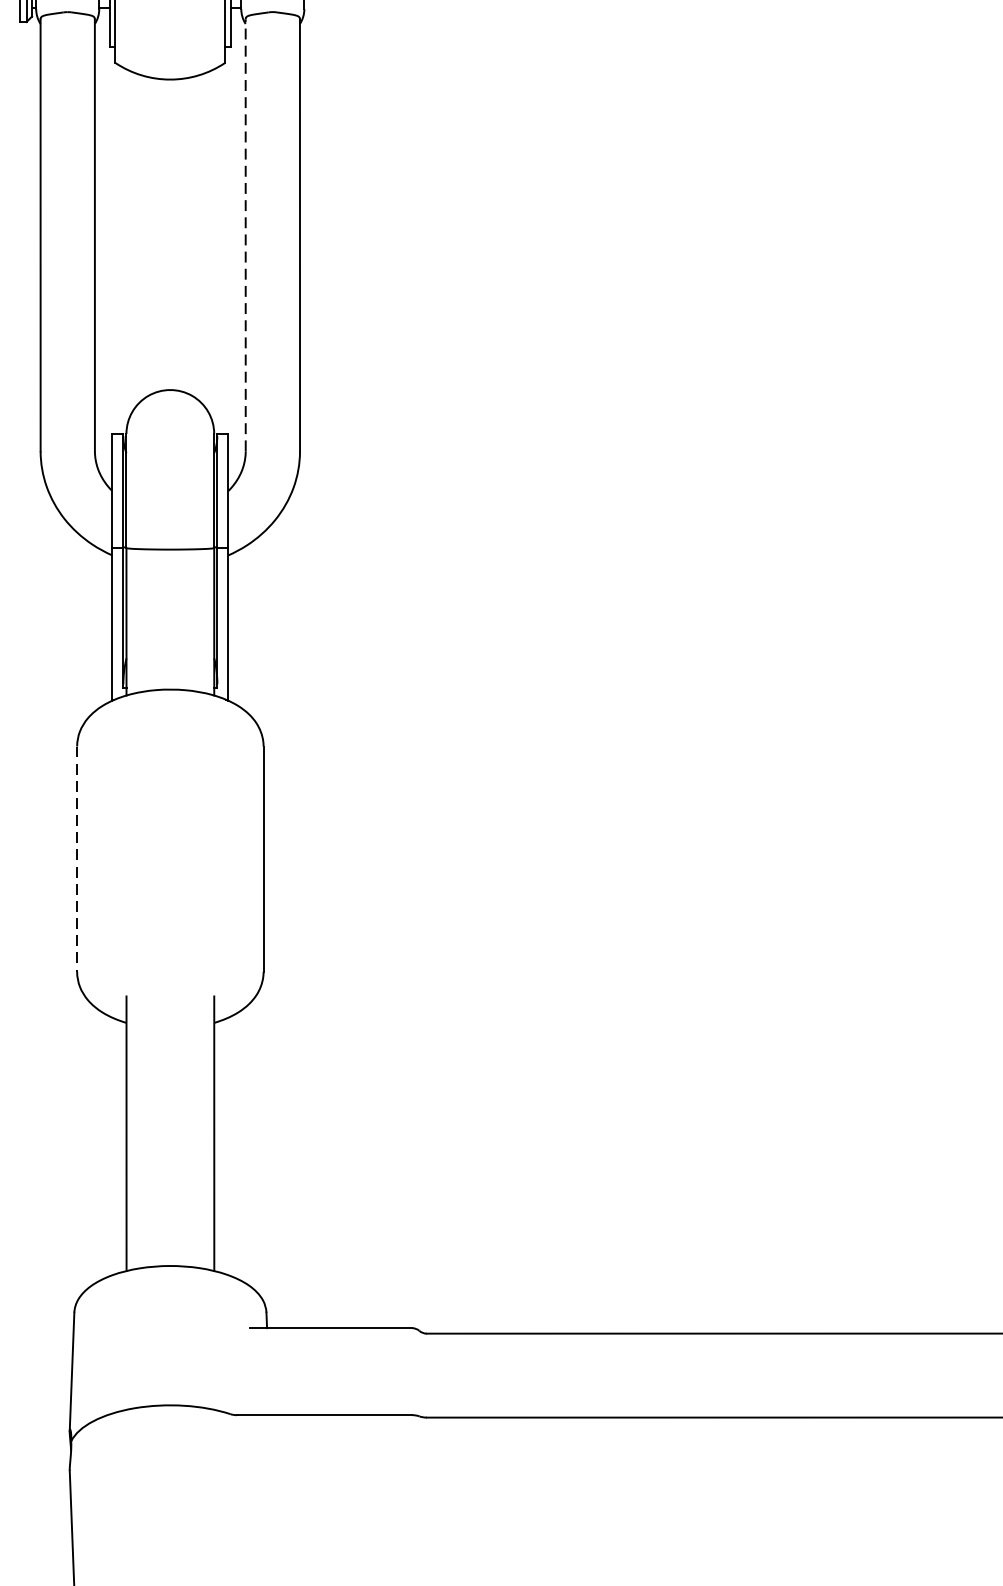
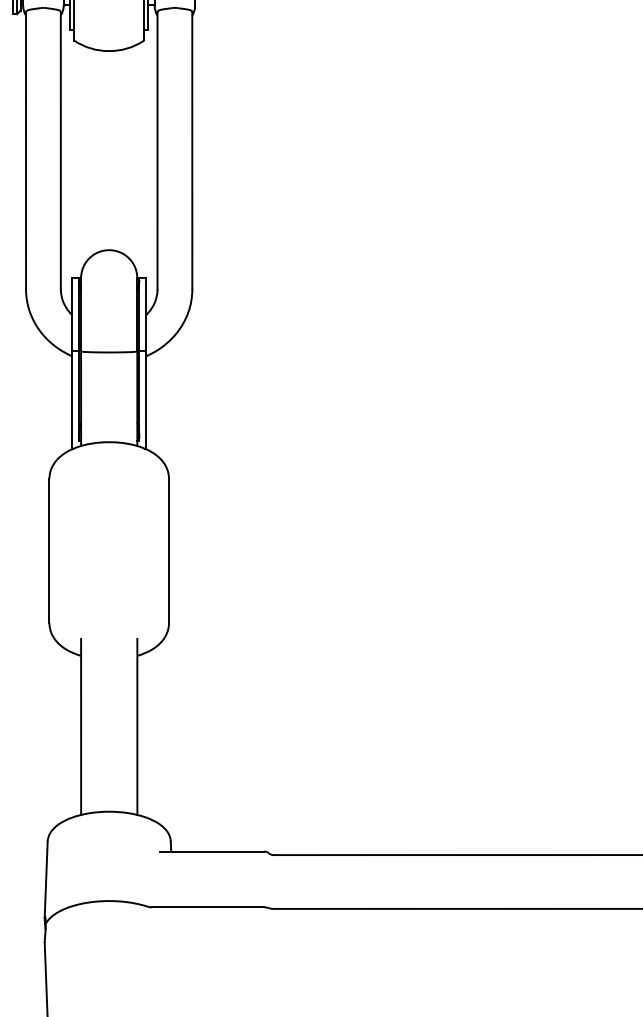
line: (245, 234) -> (157, 150), dashed -> solid
line: (77, 860) -> (49, 551), dashed -> solid

